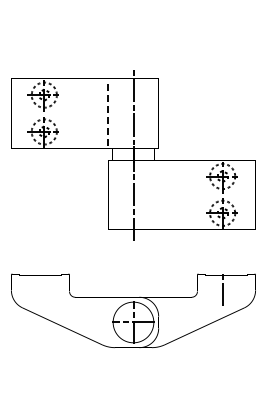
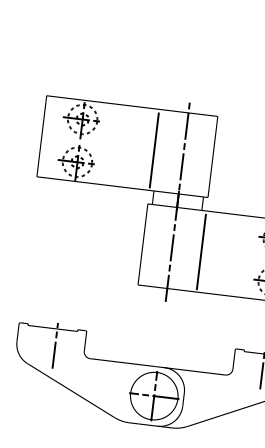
line: (108, 114) -> (154, 151), dashed -> solid
line: (158, 195) -> (201, 252), added
line: (44, 289) -> (55, 345), added

